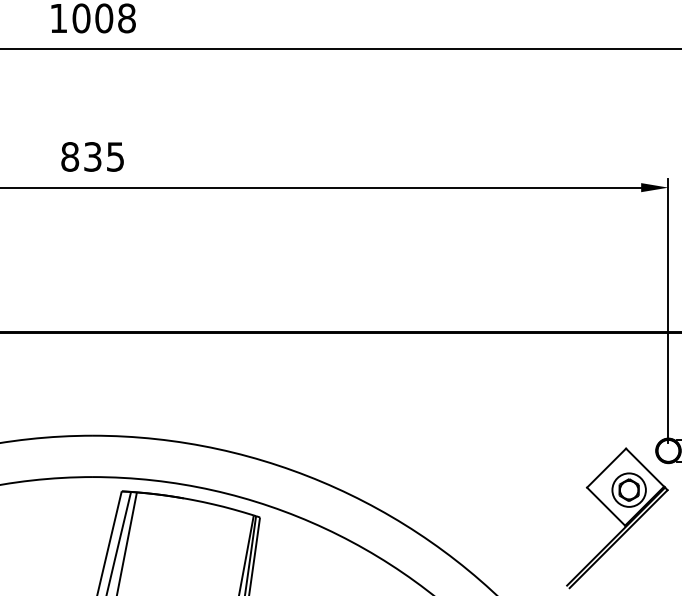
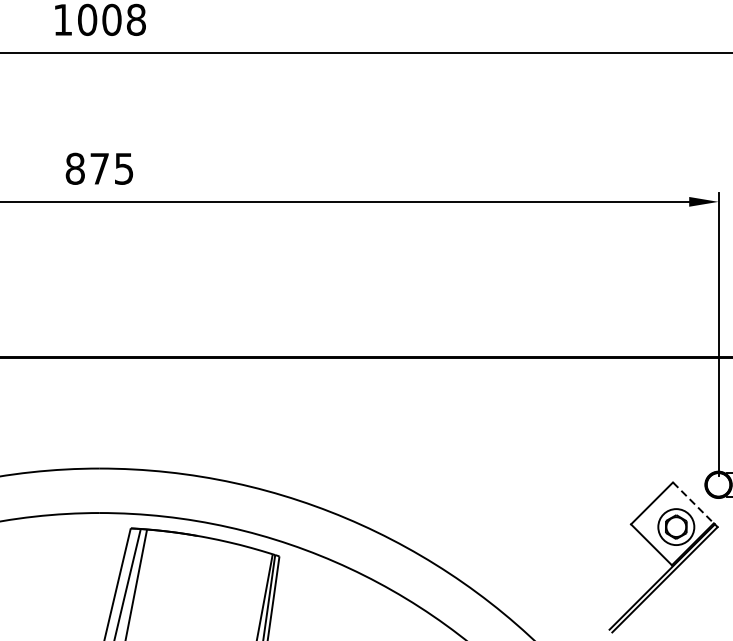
text: (92, 156) -> (99, 168), 835 -> 875
line: (645, 467) -> (693, 502), solid -> dashed

